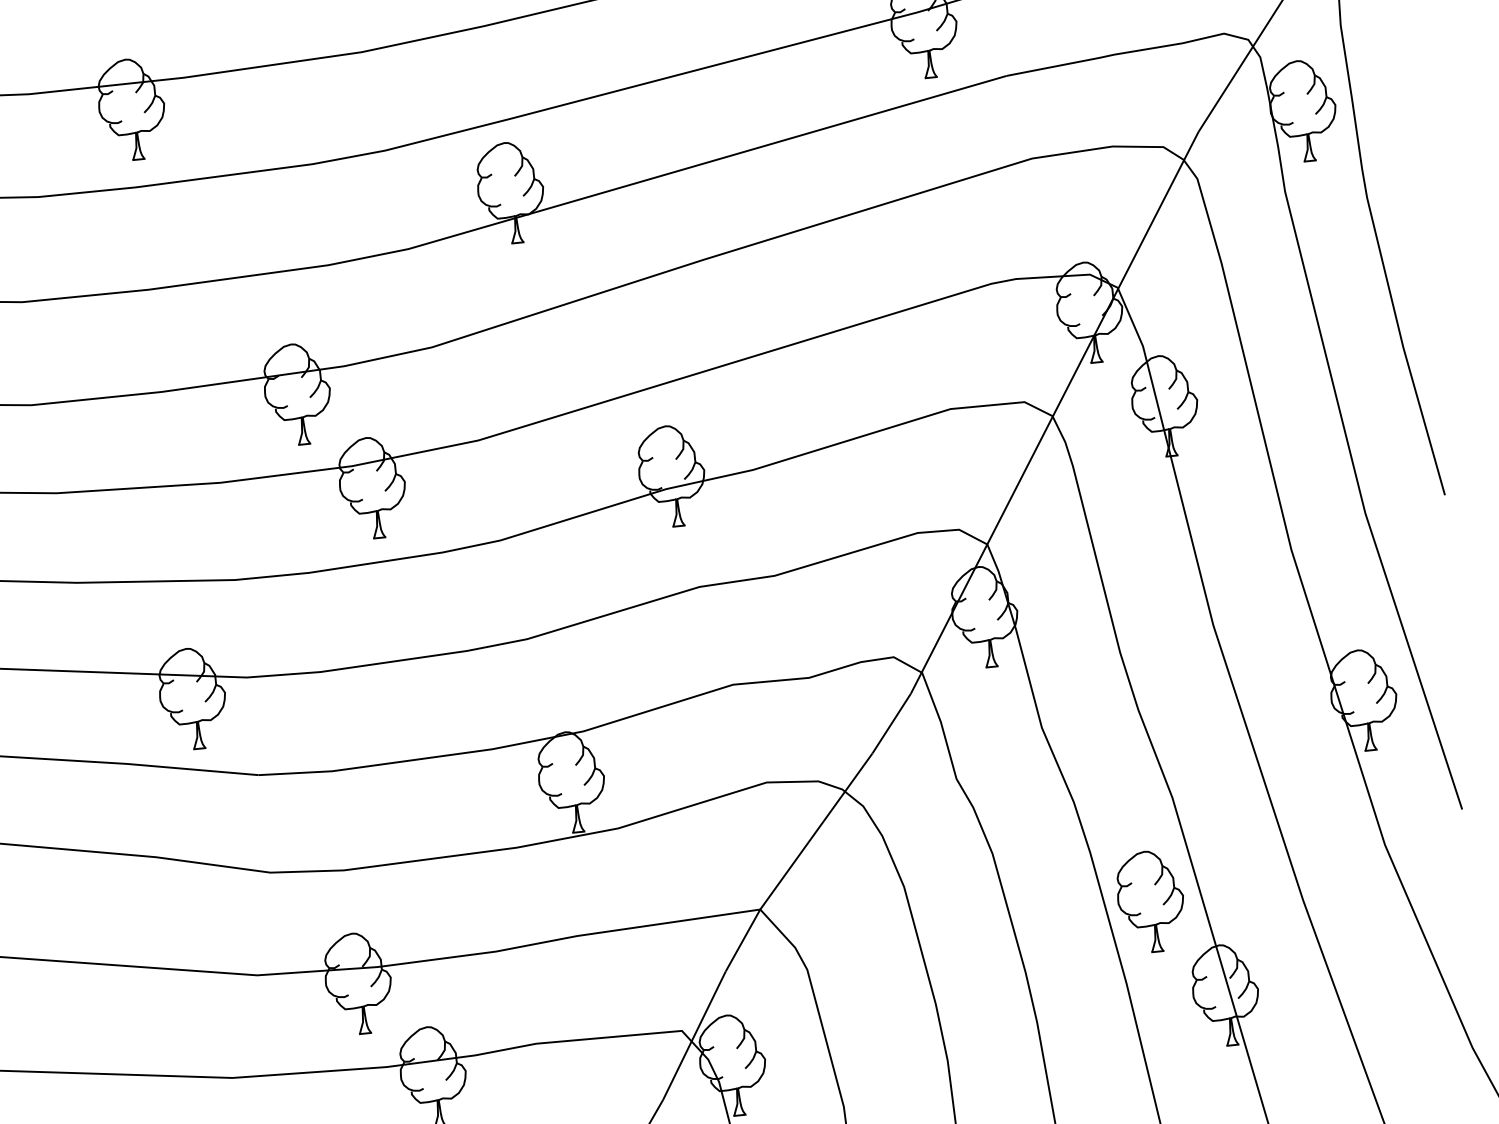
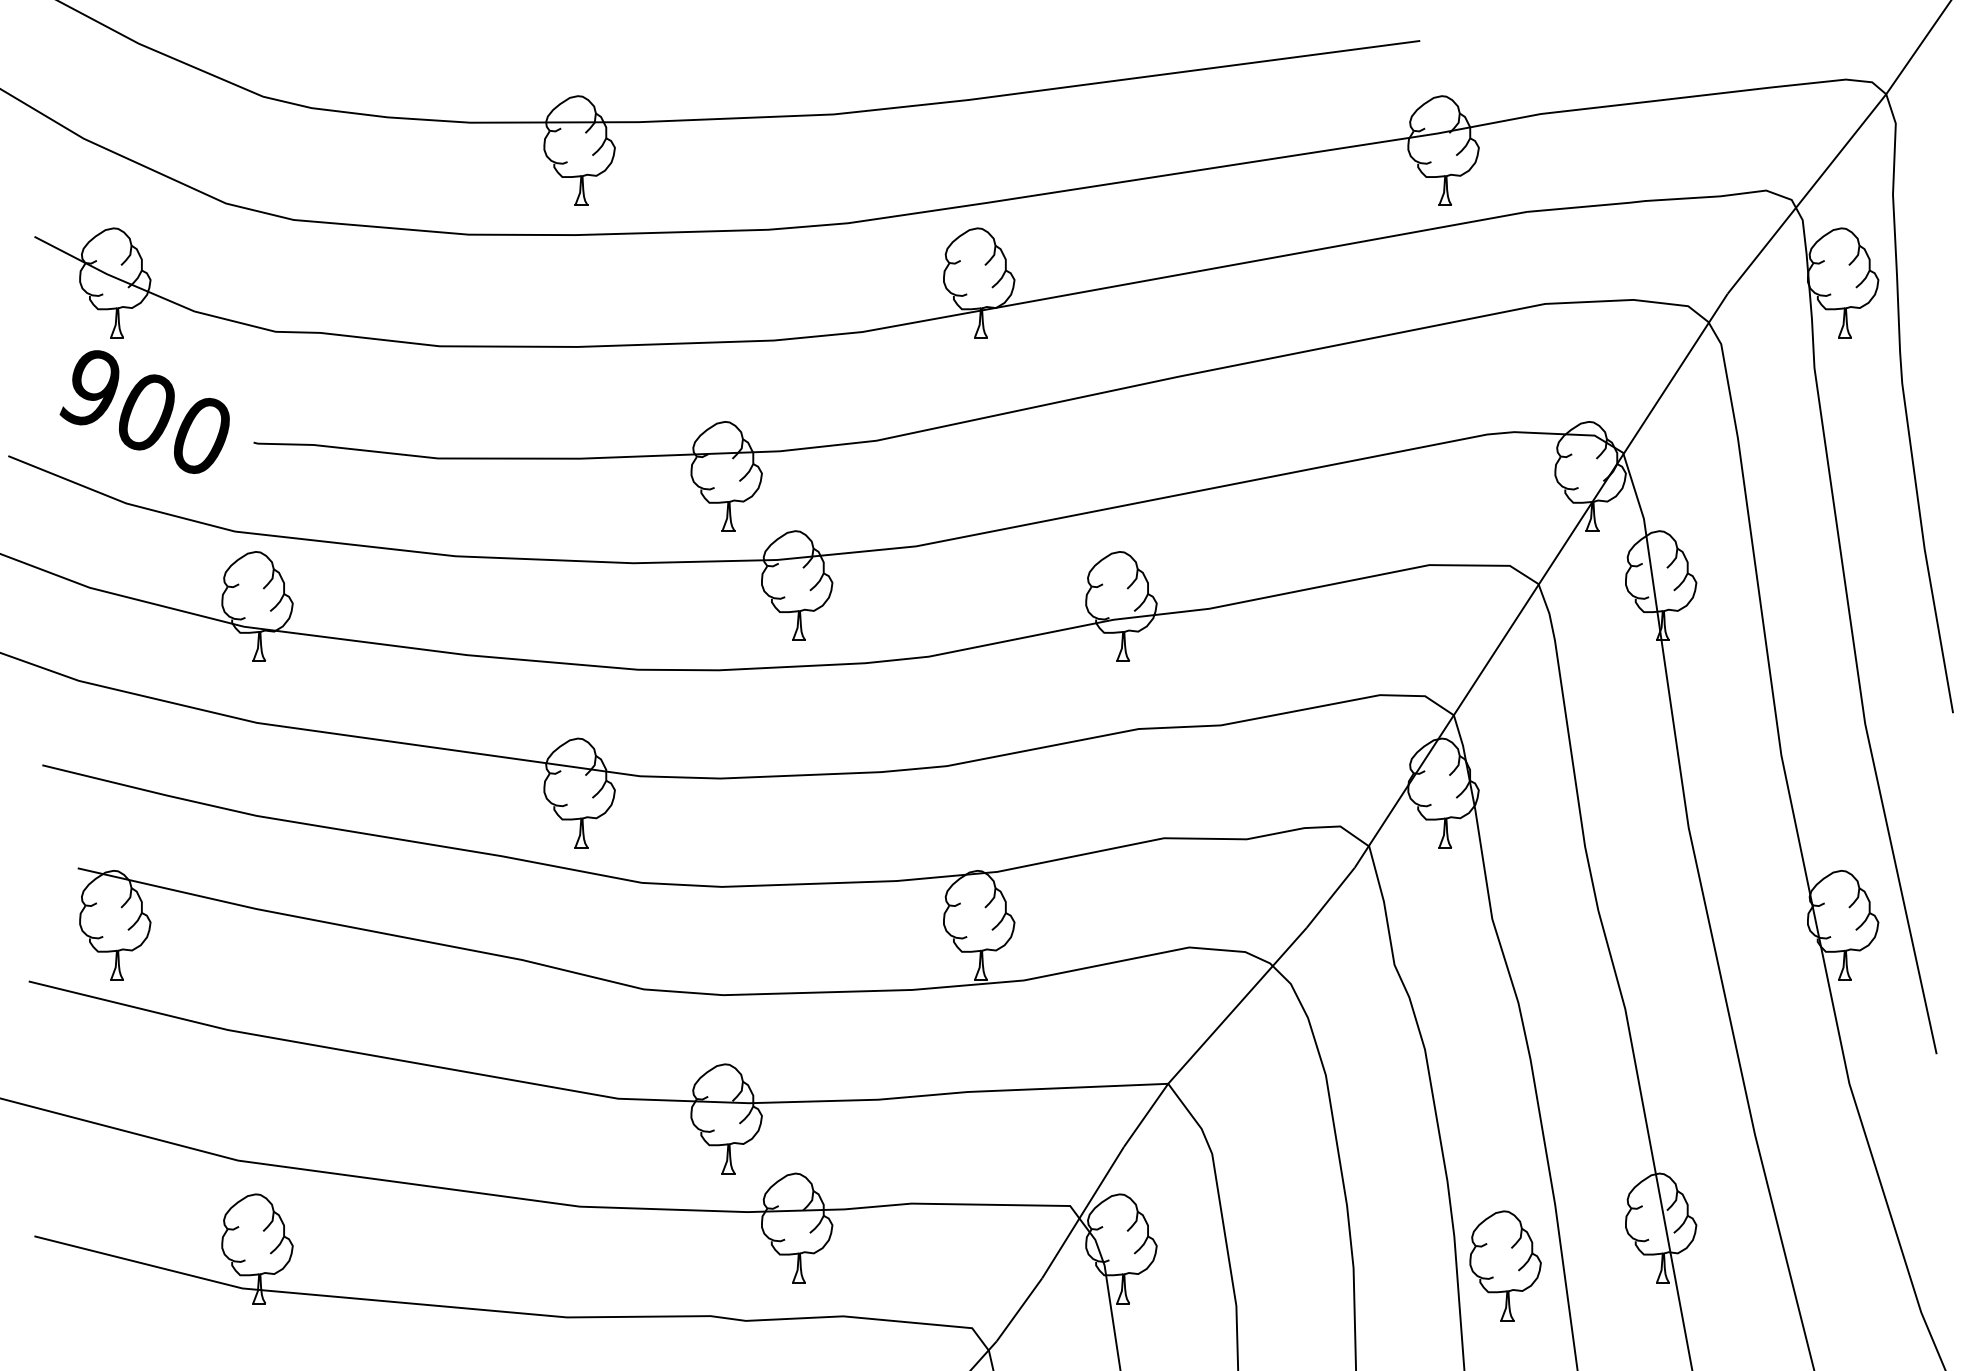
part: (1150, 901) -> (1505, 1265), moved

